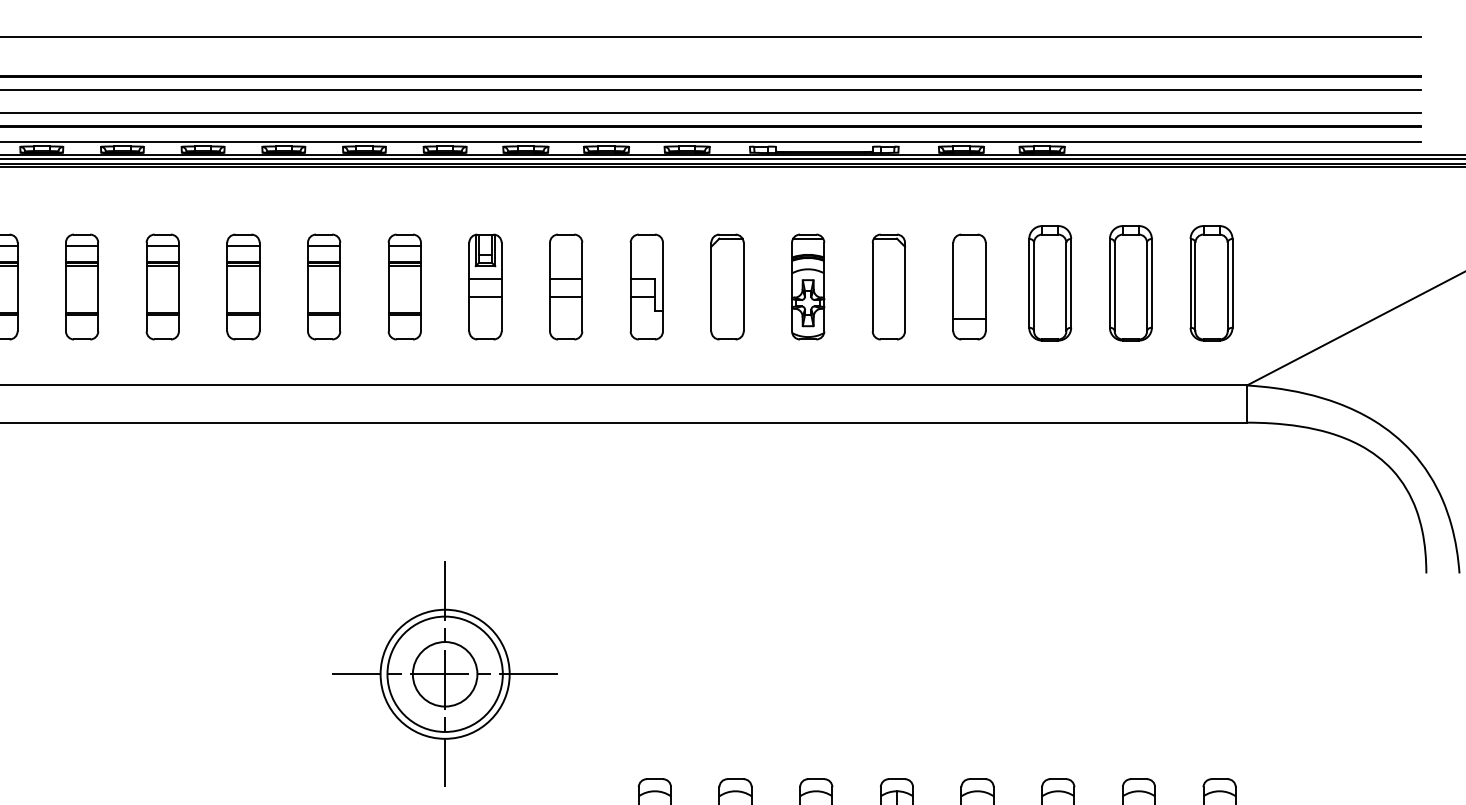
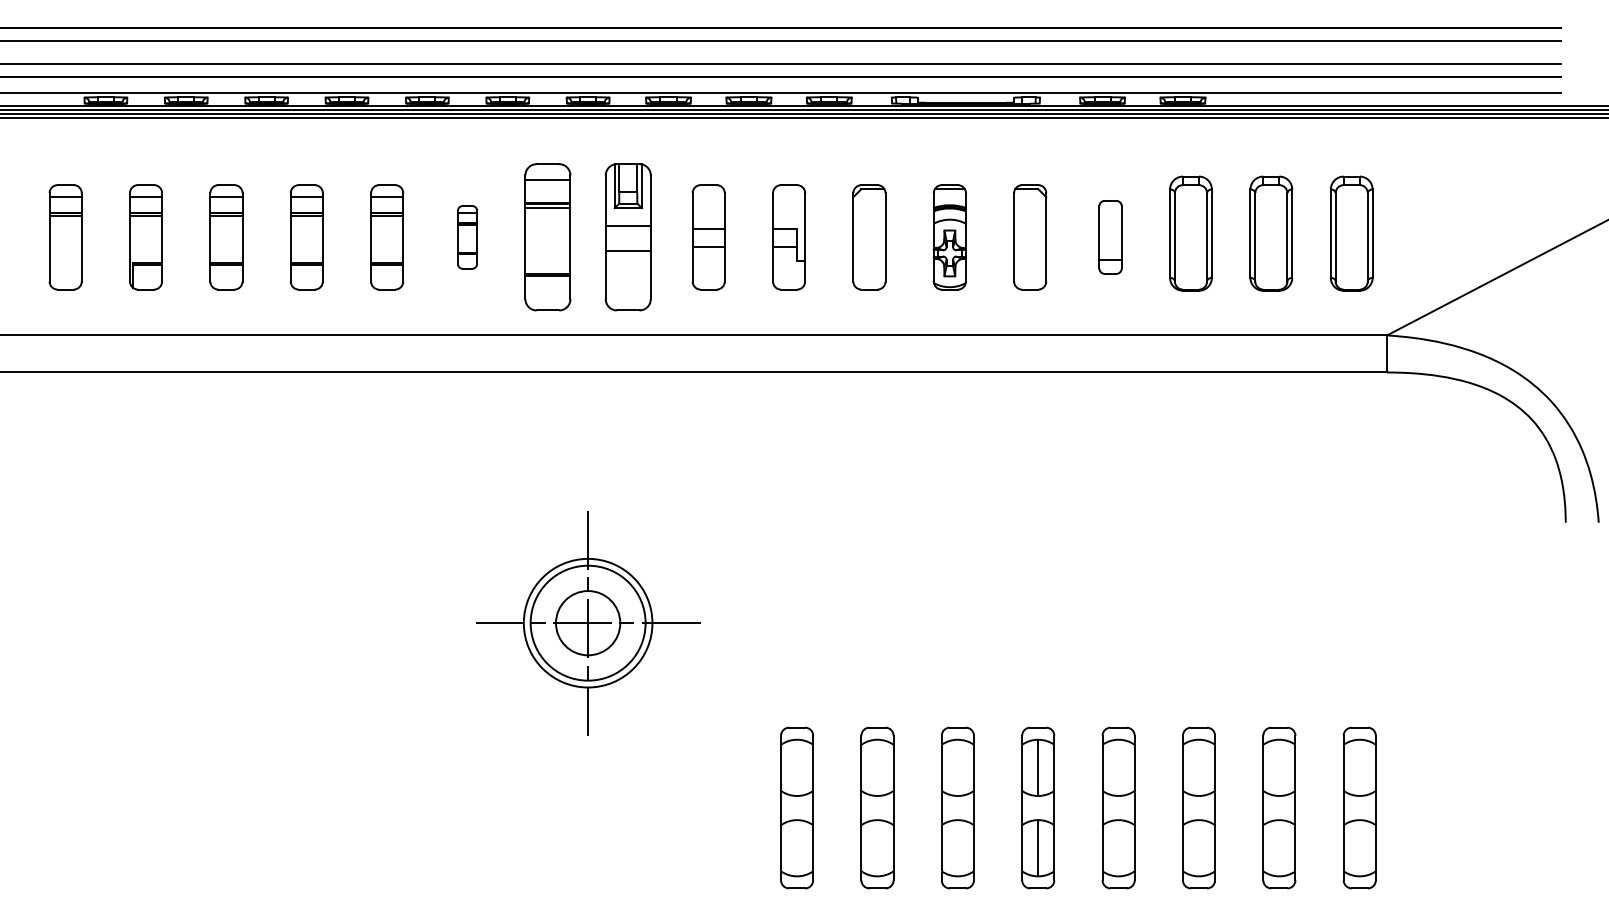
part: (324, 287) -> (467, 237), size x0.6
part: (404, 287) -> (547, 237), size x1.4
part: (485, 287) -> (628, 237), size x1.4
part: (969, 287) -> (1110, 237), size x0.7

